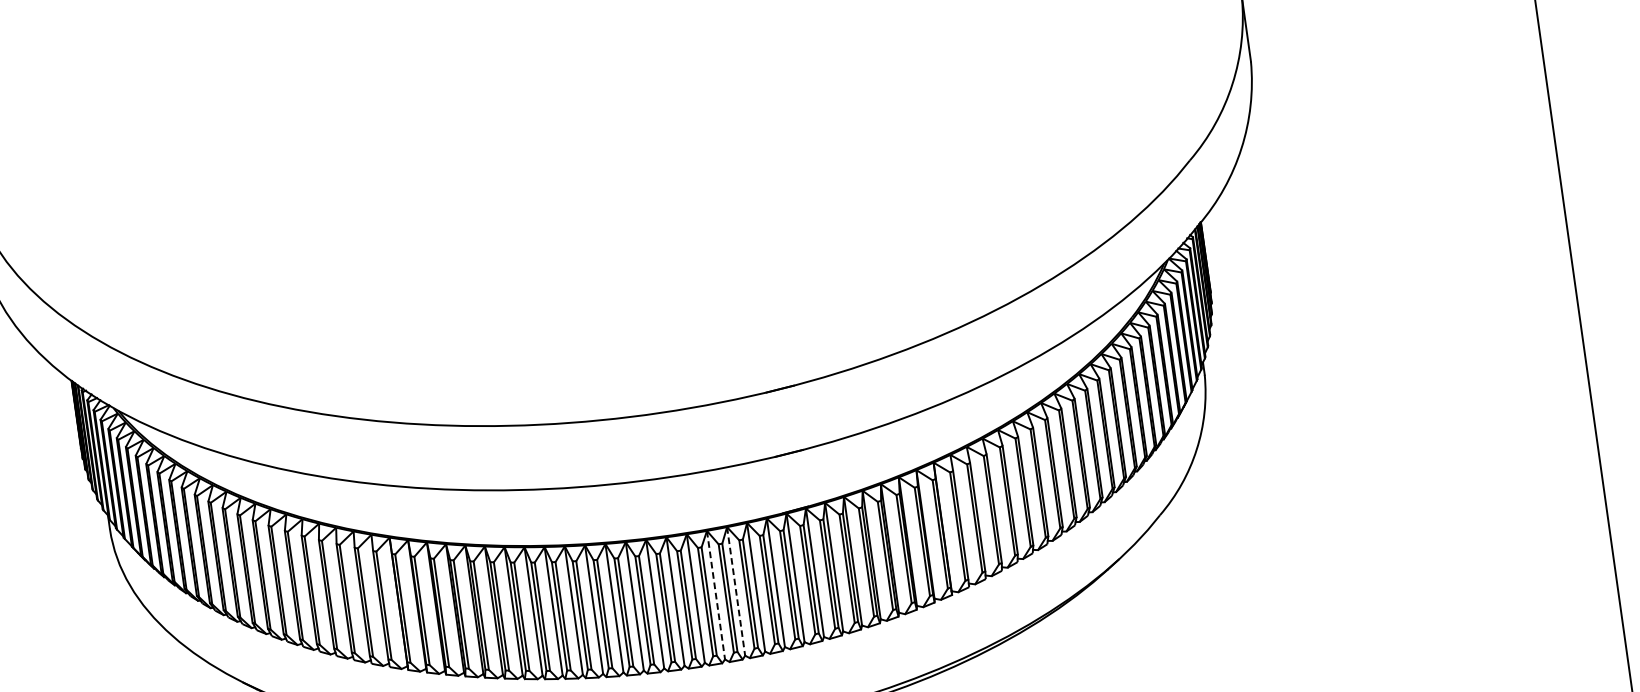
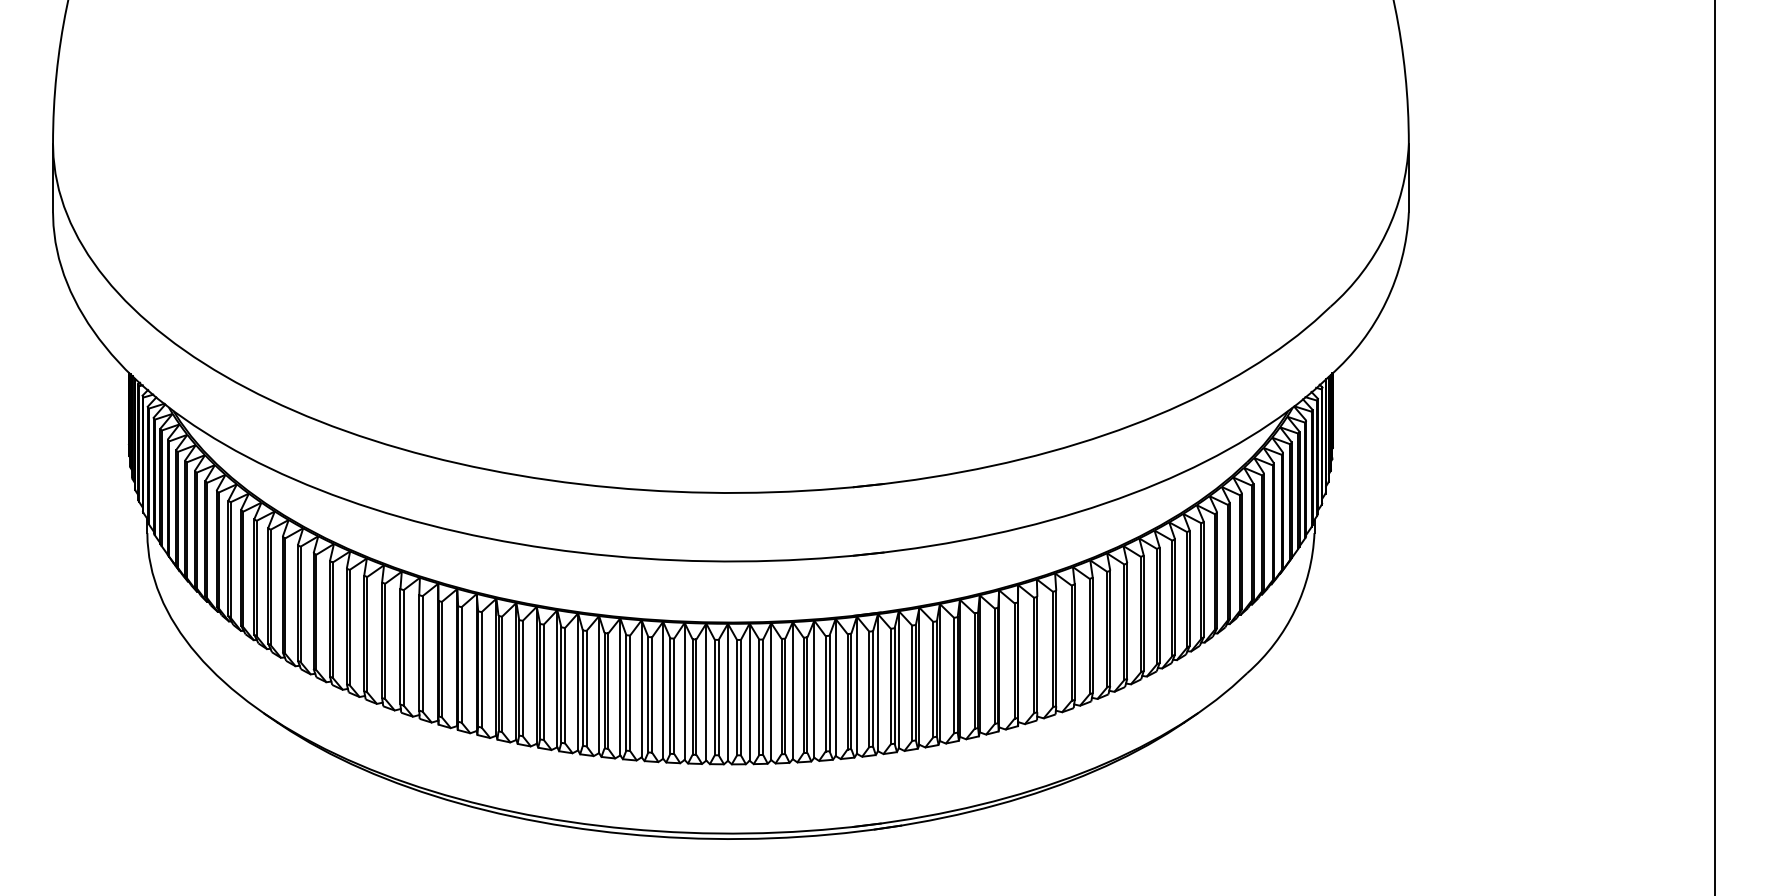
line: (735, 591) -> (792, 690), dashed -> solid
line: (716, 595) -> (771, 691), dashed -> solid

